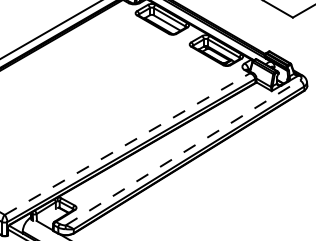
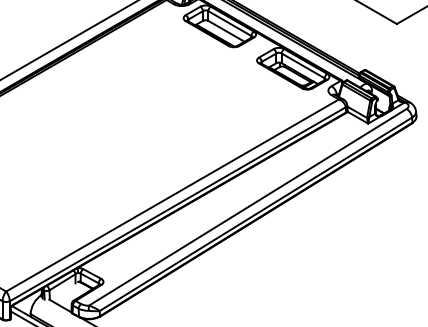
line: (127, 144) -> (172, 196), dashed -> solid
line: (182, 152) -> (247, 206), dashed -> solid

